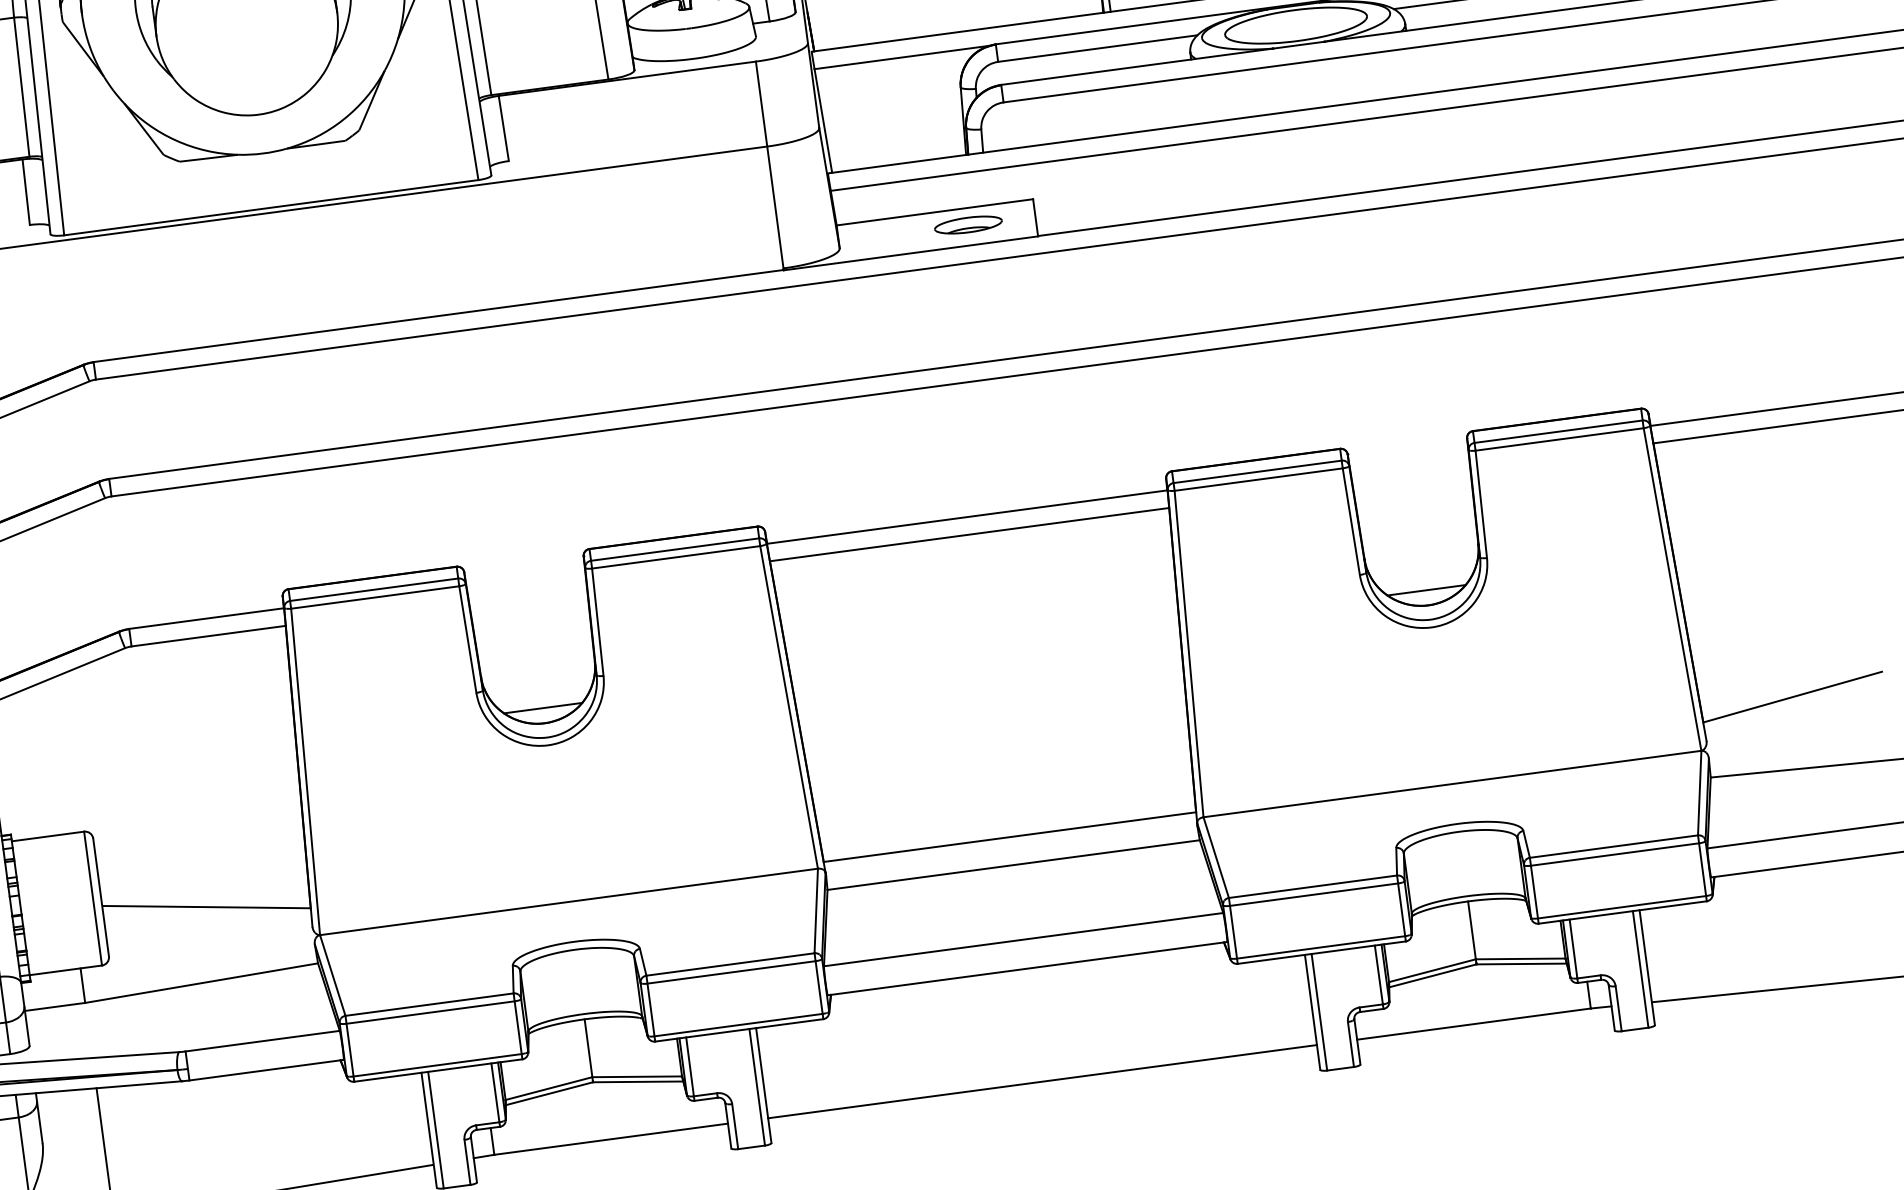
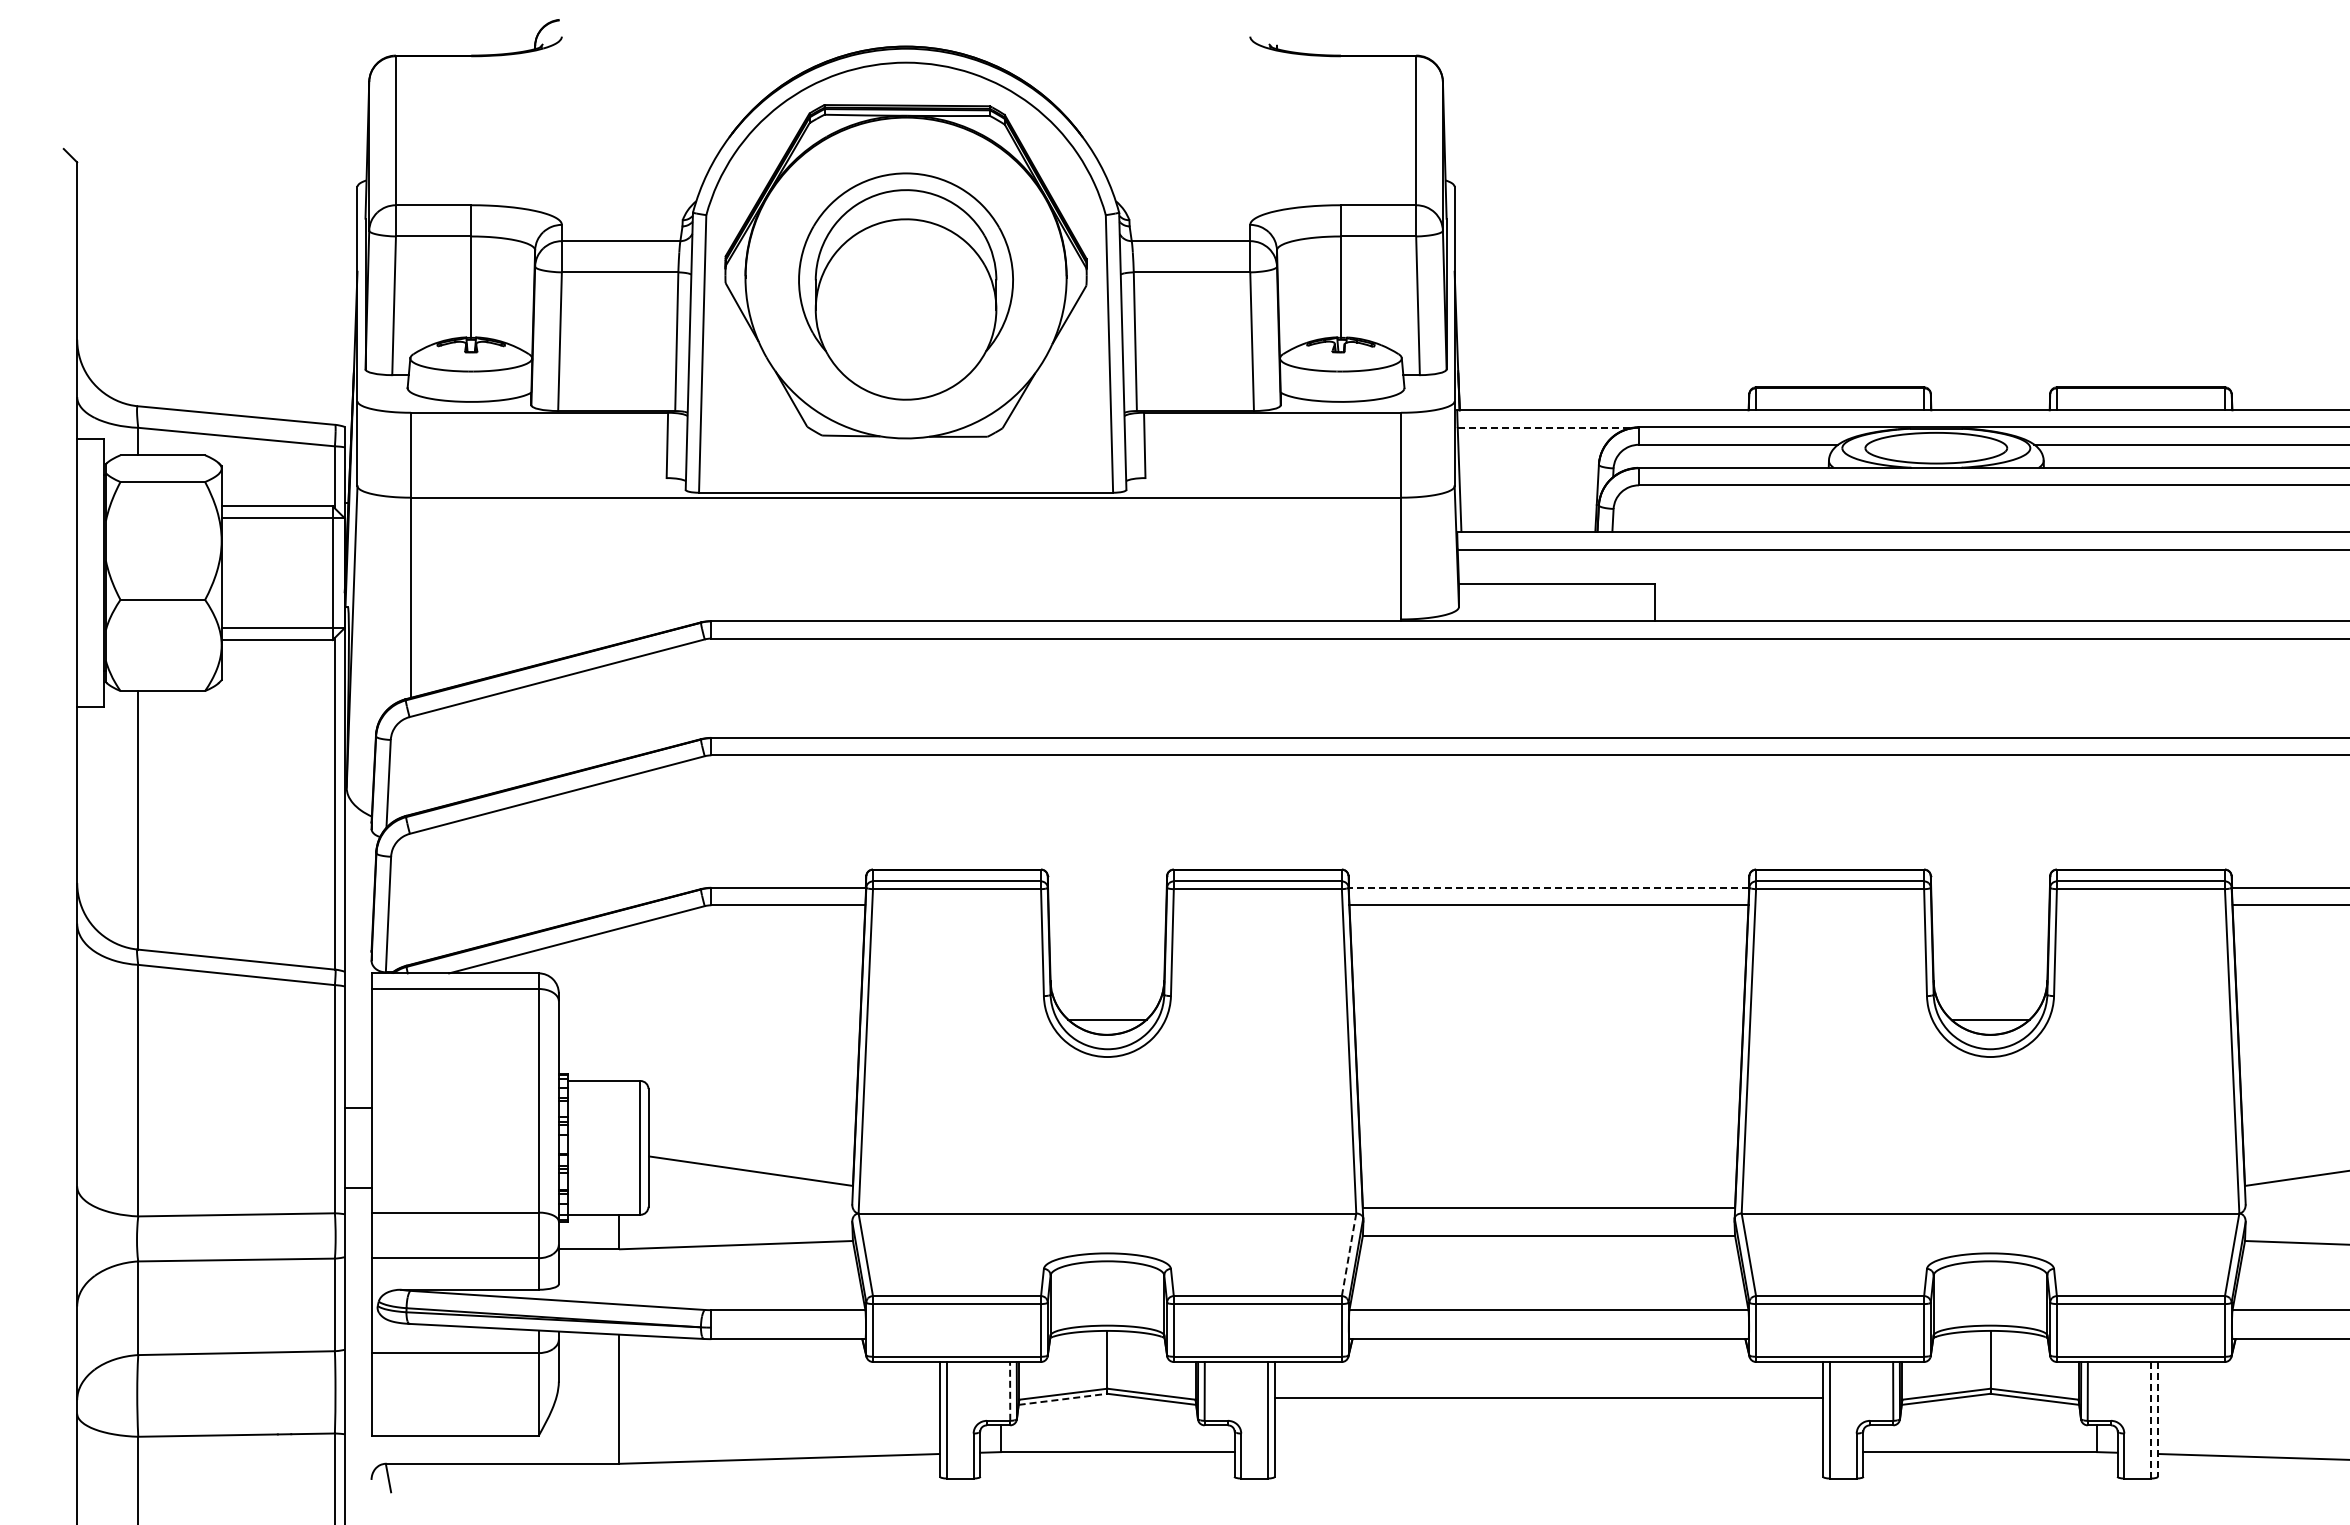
line: (902, 57) -> (1545, 427), solid -> dashed
part: (968, 225) -> (1588, 601), removed
line: (966, 516) -> (1548, 887), solid -> dashed
line: (816, 910) -> (1349, 1254), solid -> dashed
line: (1647, 967) -> (2157, 1419), solid -> dashed
line: (1641, 969) -> (2151, 1420), solid -> dashed
line: (1042, 1082) -> (1548, 1398), moved
line: (495, 1091) -> (1010, 1390), solid -> dashed
line: (549, 1093) -> (1063, 1399), solid -> dashed

